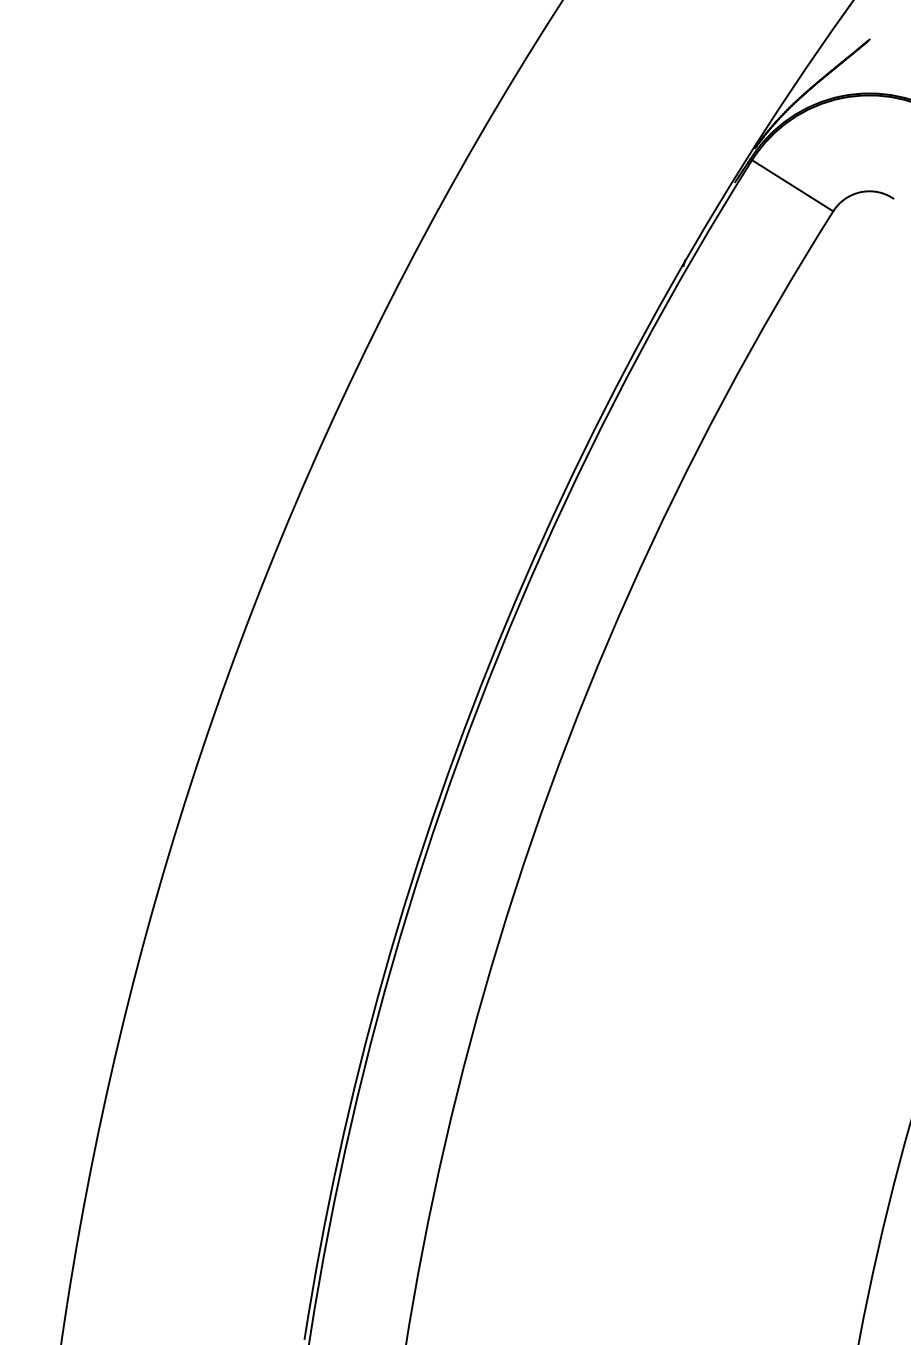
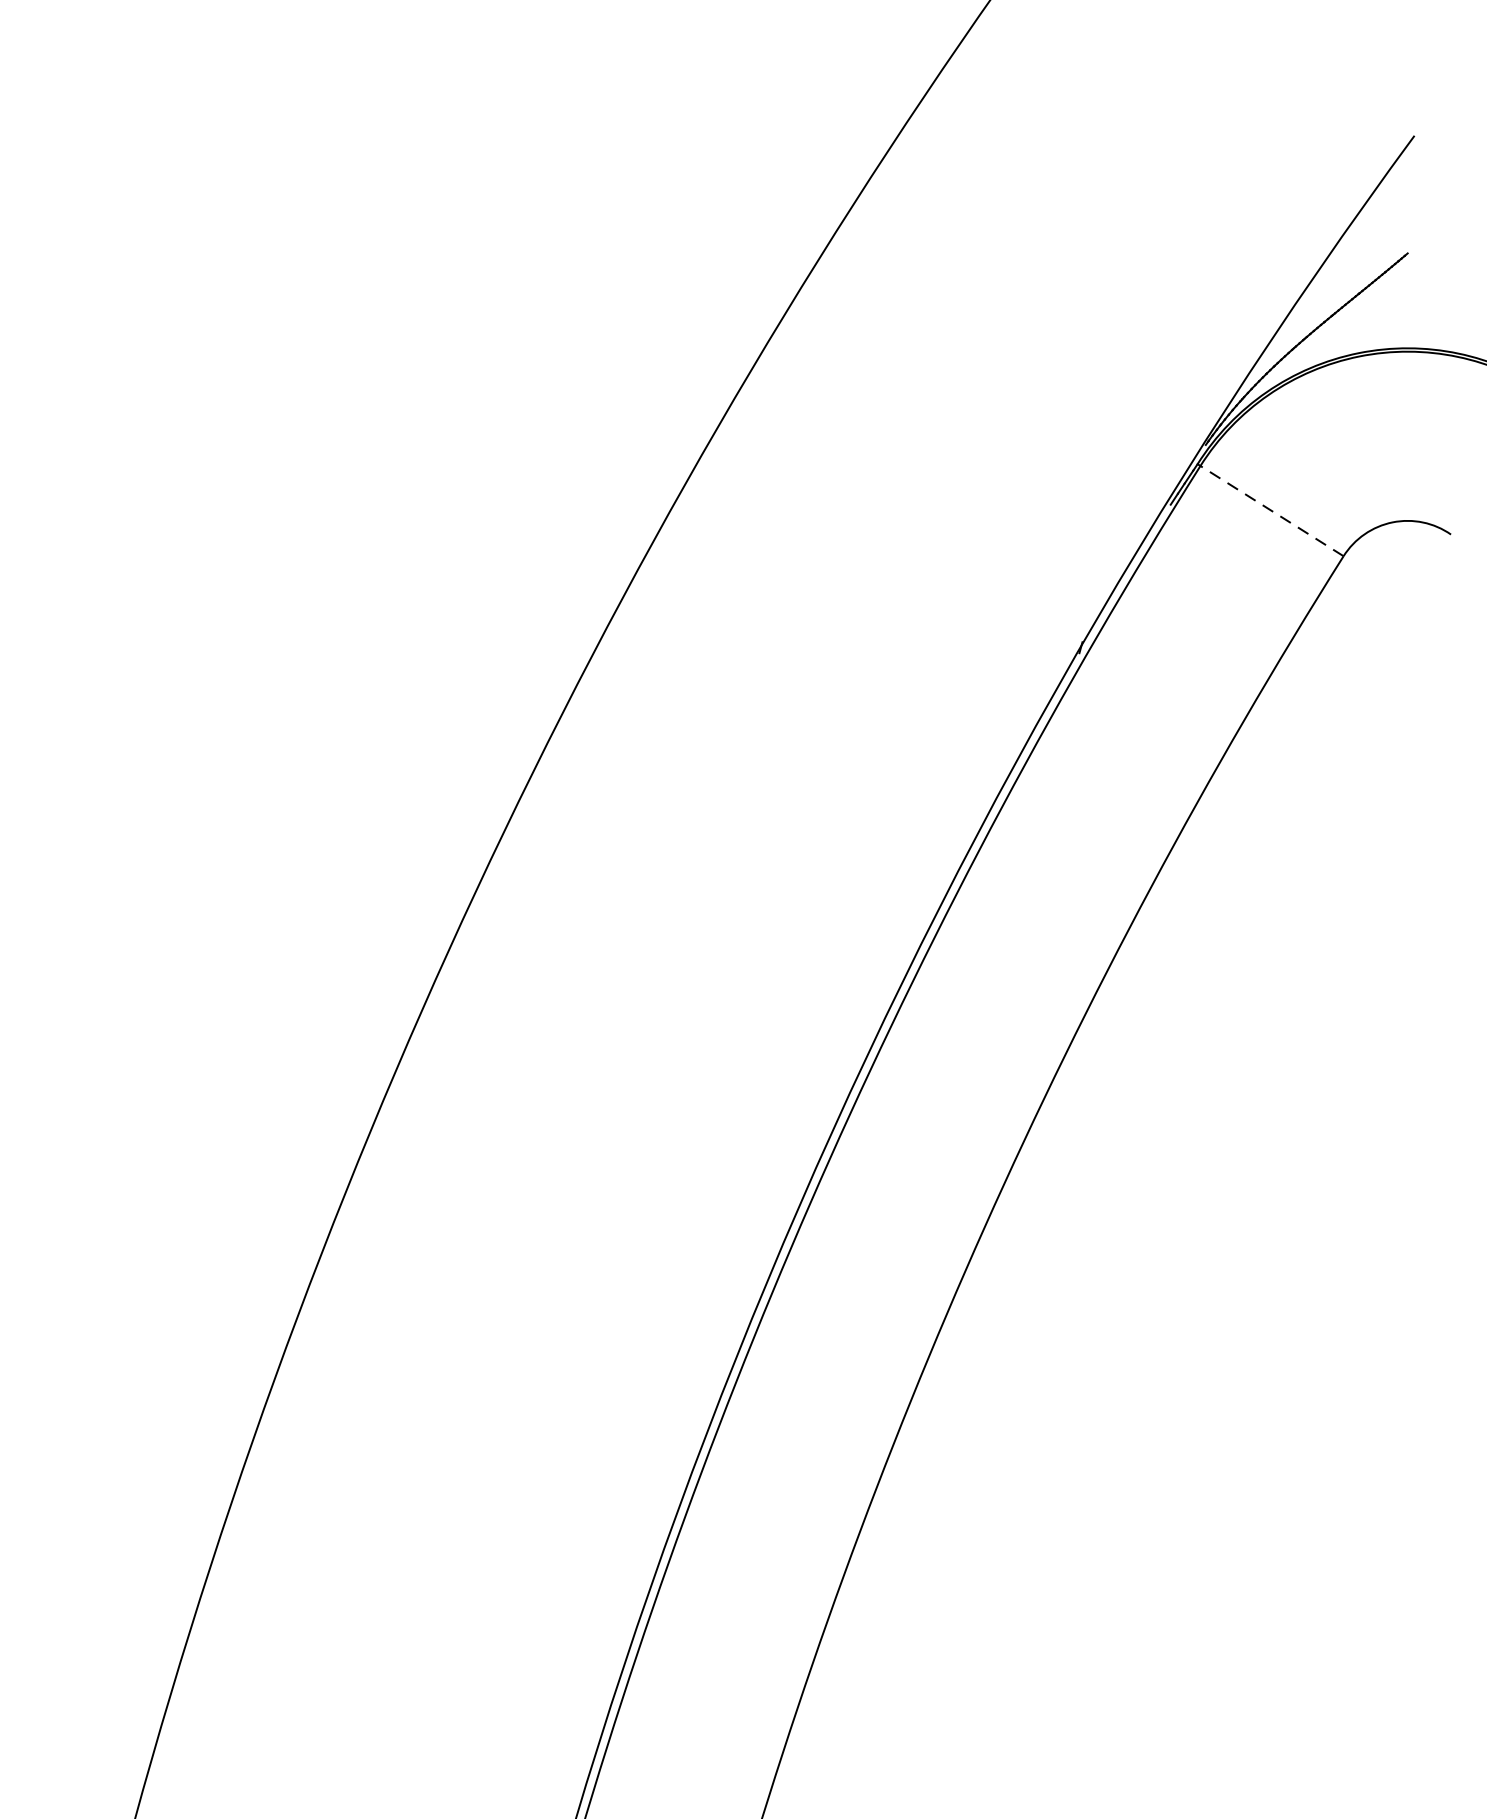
line: (792, 185) -> (1271, 510), solid -> dashed

